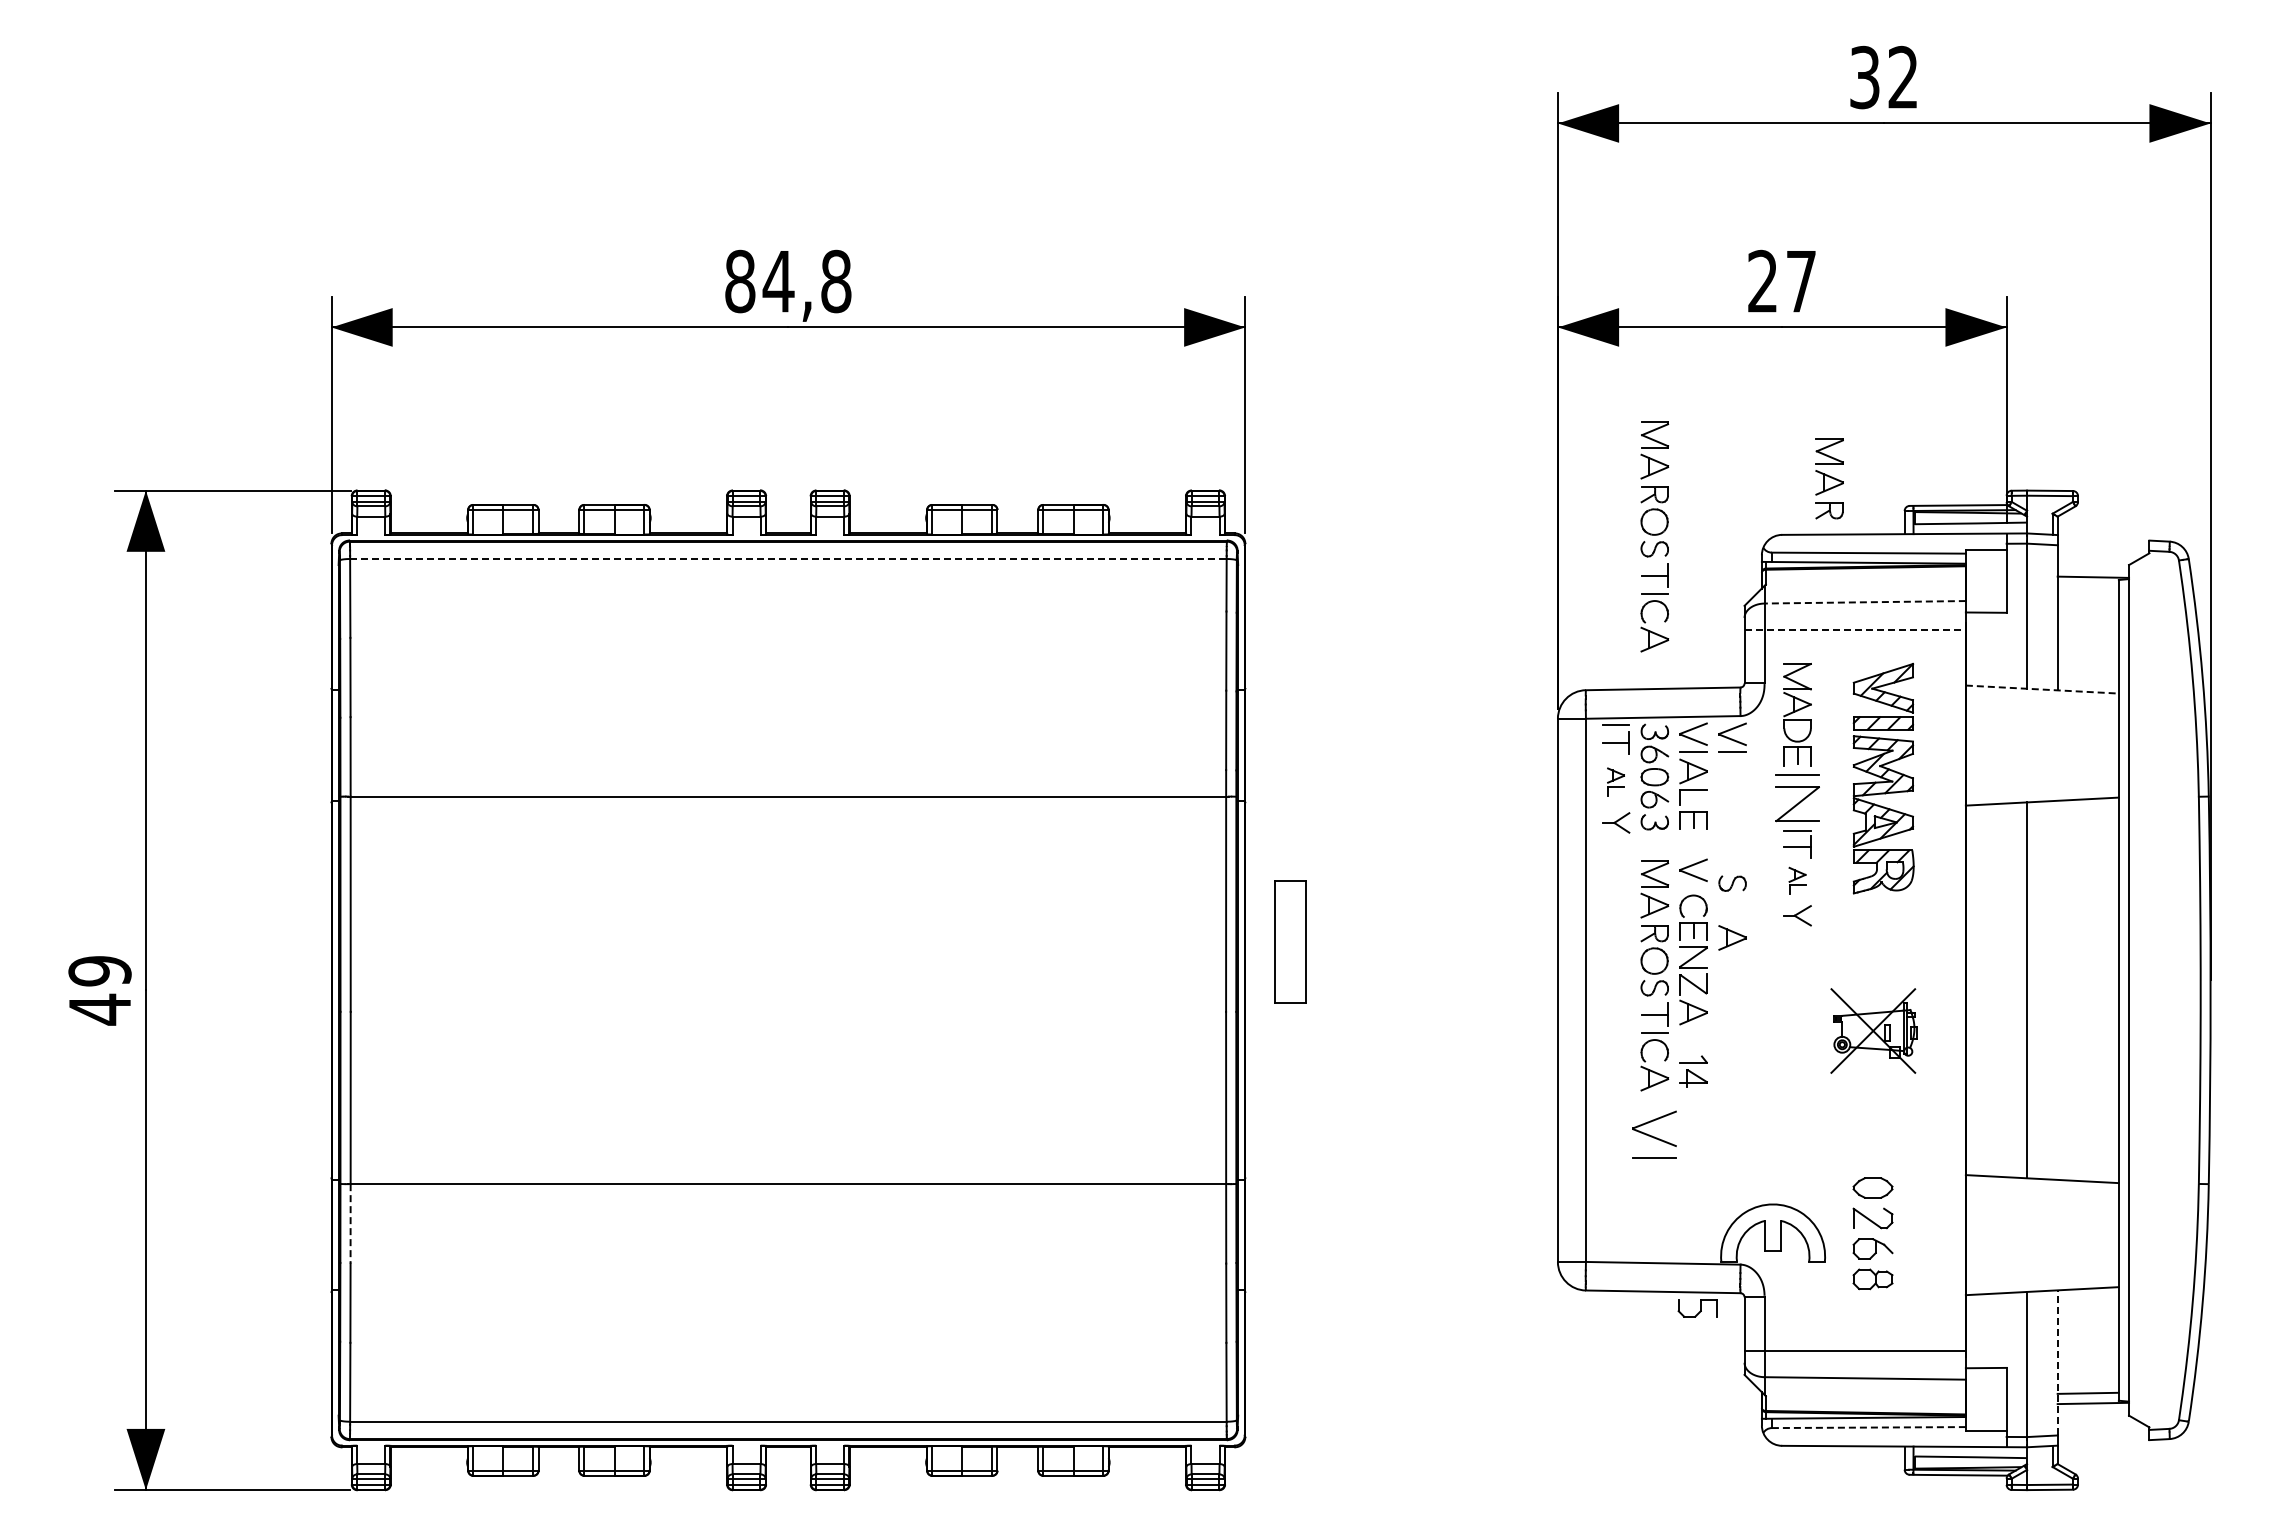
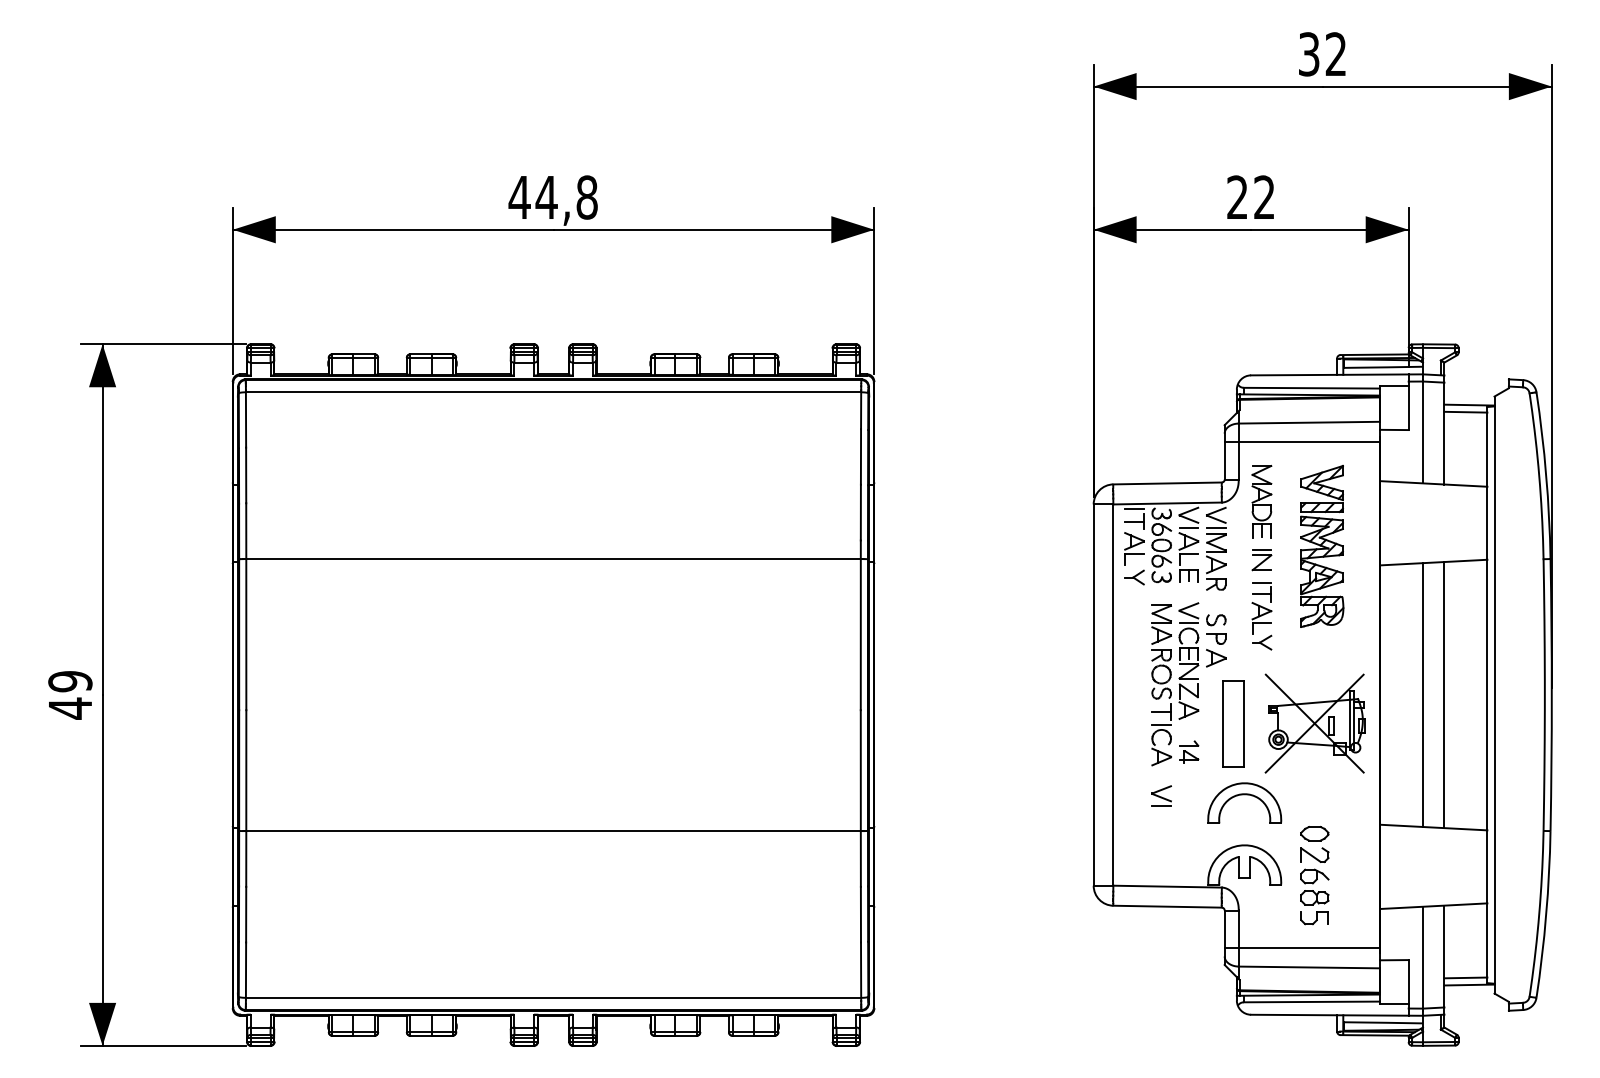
text: (1800, 280) -> (1263, 196), 27 -> 22
text: (740, 281) -> (519, 197), 84,8 -> 44,8
part: (1829, 478) -> (1216, 561), moved
part: (1654, 536) -> (1161, 376), removed
line: (788, 558) -> (553, 391), dashed -> solid
line: (2087, 586) -> (1465, 411), added
line: (1865, 602) -> (1309, 422), dashed -> solid
line: (1855, 629) -> (1302, 441), dashed -> solid
line: (2042, 689) -> (1433, 483), dashed -> solid
part: (1615, 781) -> (1134, 548), size x1.67
part: (1797, 797) -> (1261, 559), size x0.62
part: (1797, 880) -> (1261, 617), size x1.67
line: (1693, 888) -> (1188, 623), added
part: (1732, 910) -> (1216, 639), added
part: (1290, 941) -> (1233, 723), moved
line: (2057, 989) -> (1444, 694), added
part: (1873, 1030) -> (1315, 723), size x1.67
part: (1772, 1132) -> (1244, 794), added
part: (1654, 1134) -> (1161, 796), size x0.62
line: (350, 1223) -> (246, 858), dashed -> solid
part: (1697, 1308) -> (1314, 918), moved
line: (2057, 1362) -> (1444, 956), dashed -> solid
line: (1868, 1427) -> (1311, 1001), dashed -> solid

